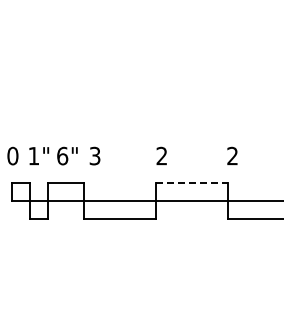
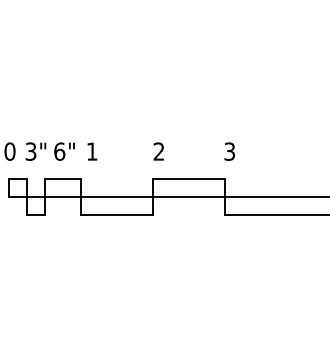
text: (33, 155) -> (30, 151), 1" -> 3"
text: (94, 155) -> (91, 151), 3 -> 1
text: (232, 155) -> (229, 151), 2 -> 3
line: (191, 182) -> (188, 178), dashed -> solid

